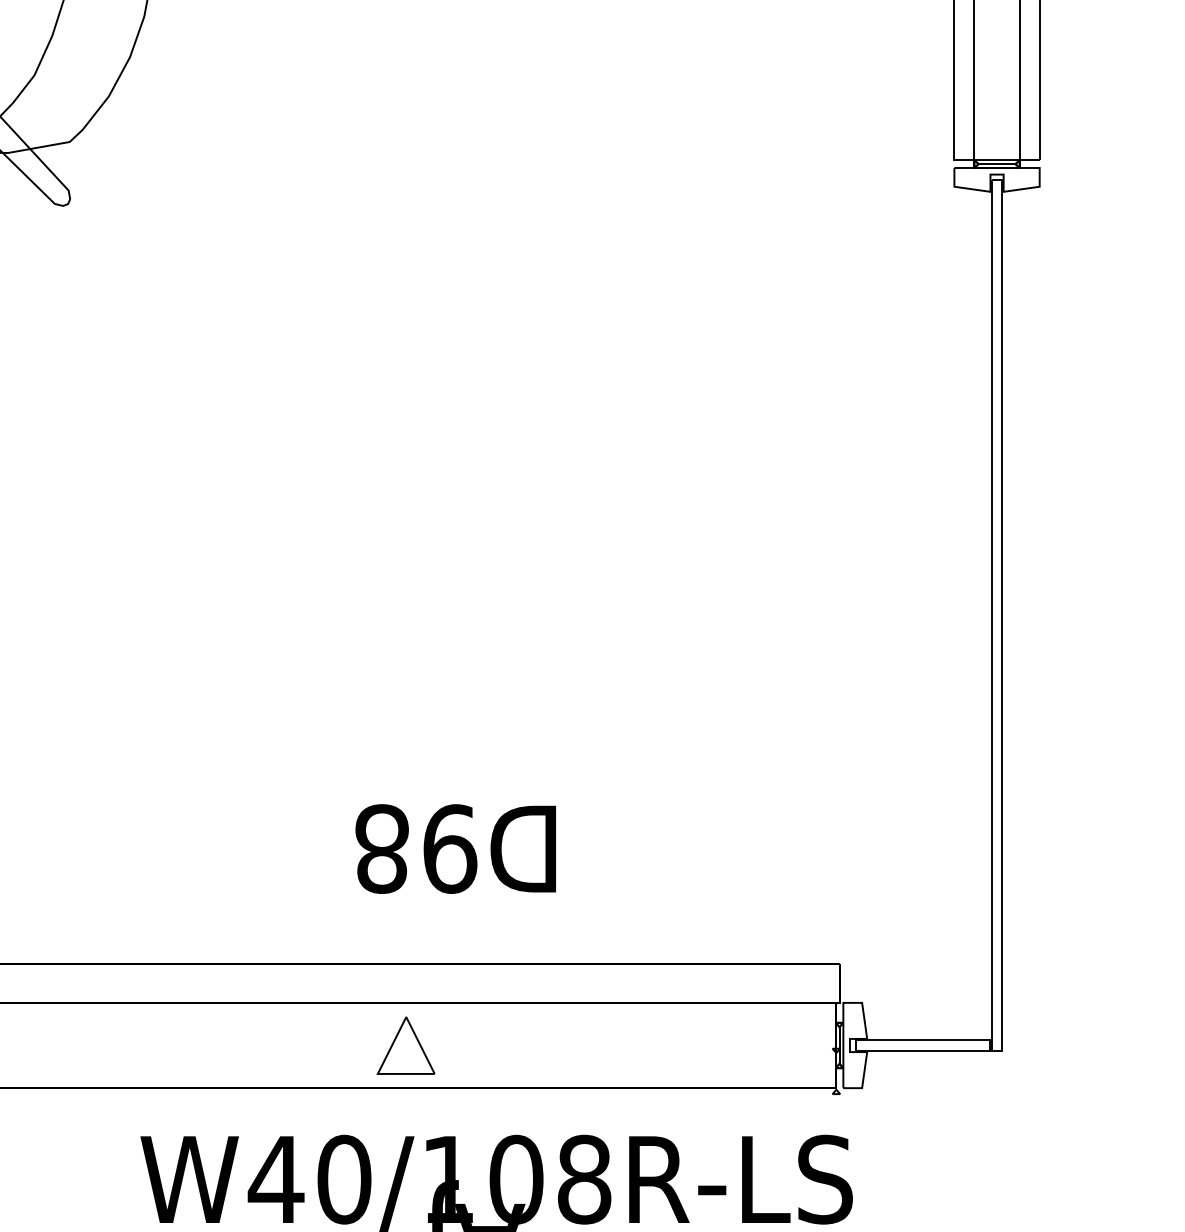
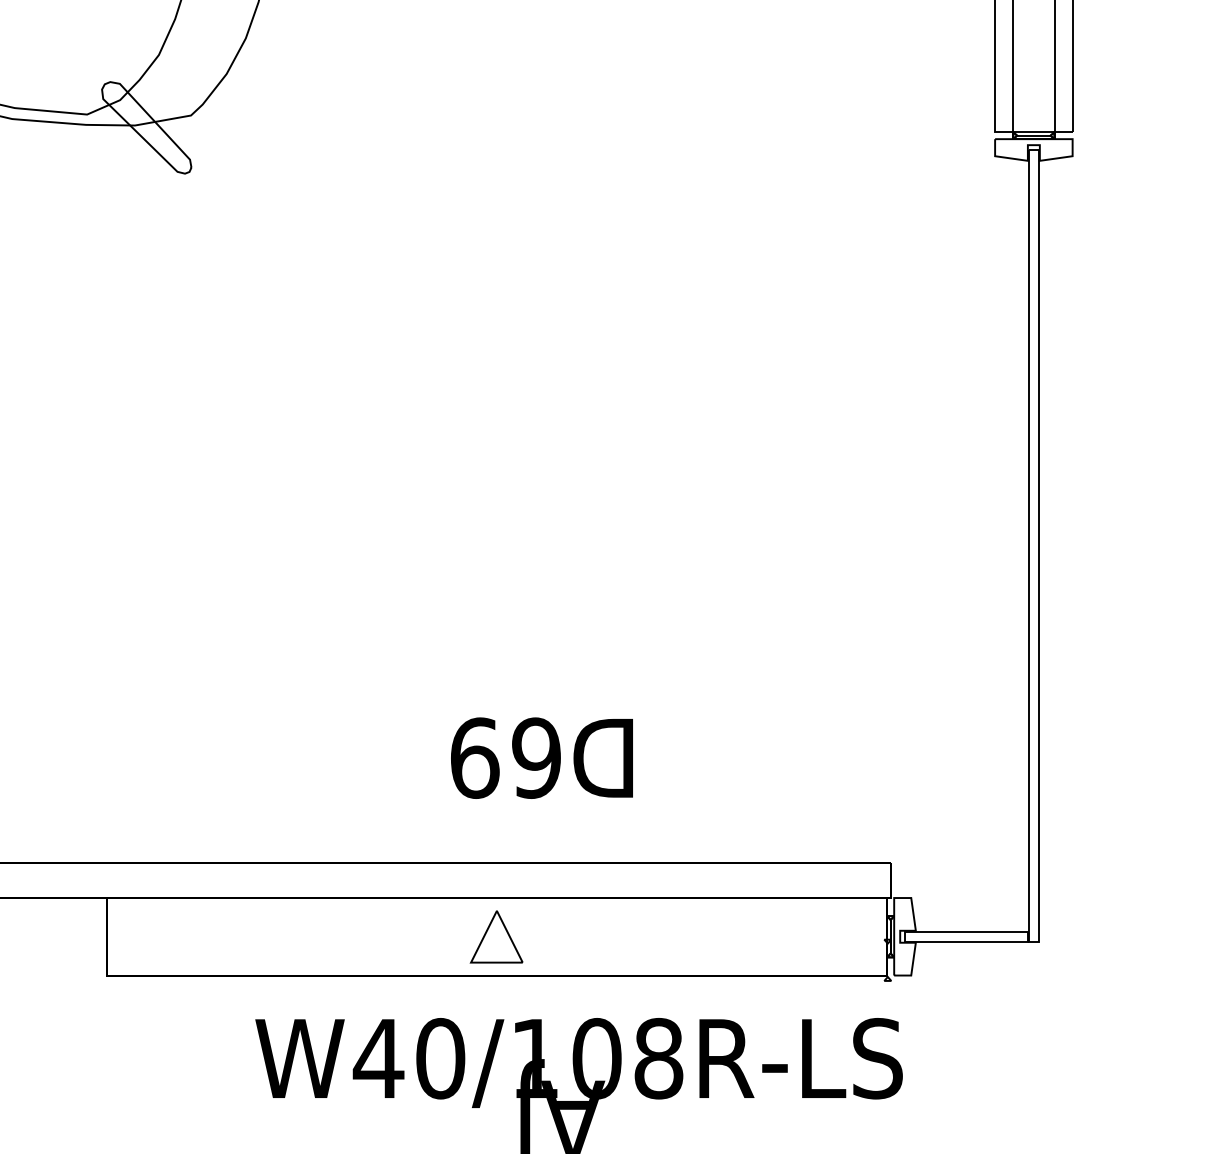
text: (415, 848) -> (505, 757), D98 -> D69

